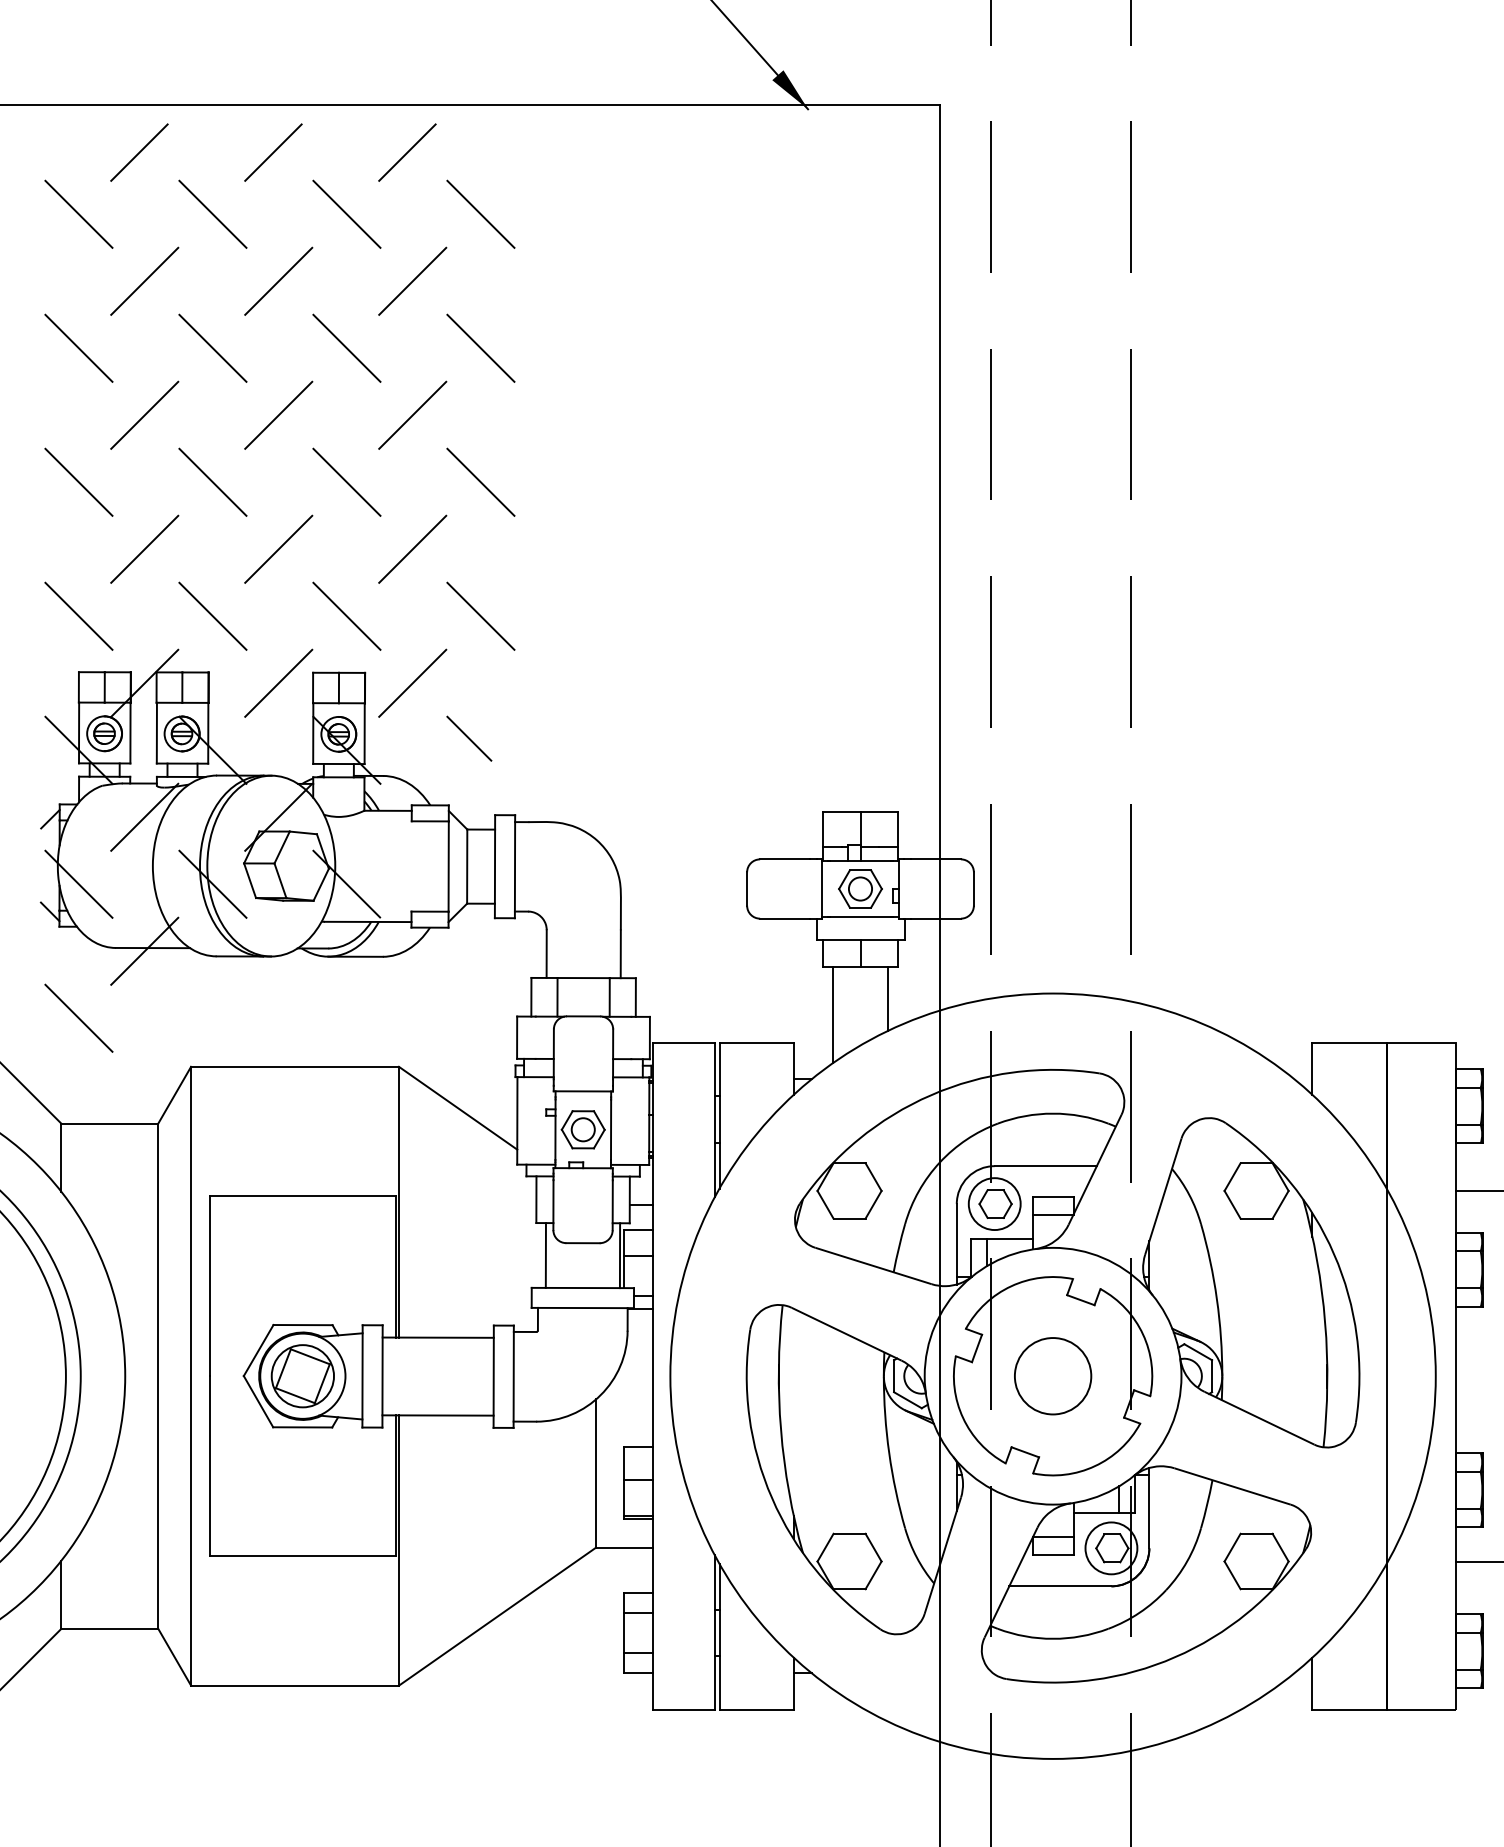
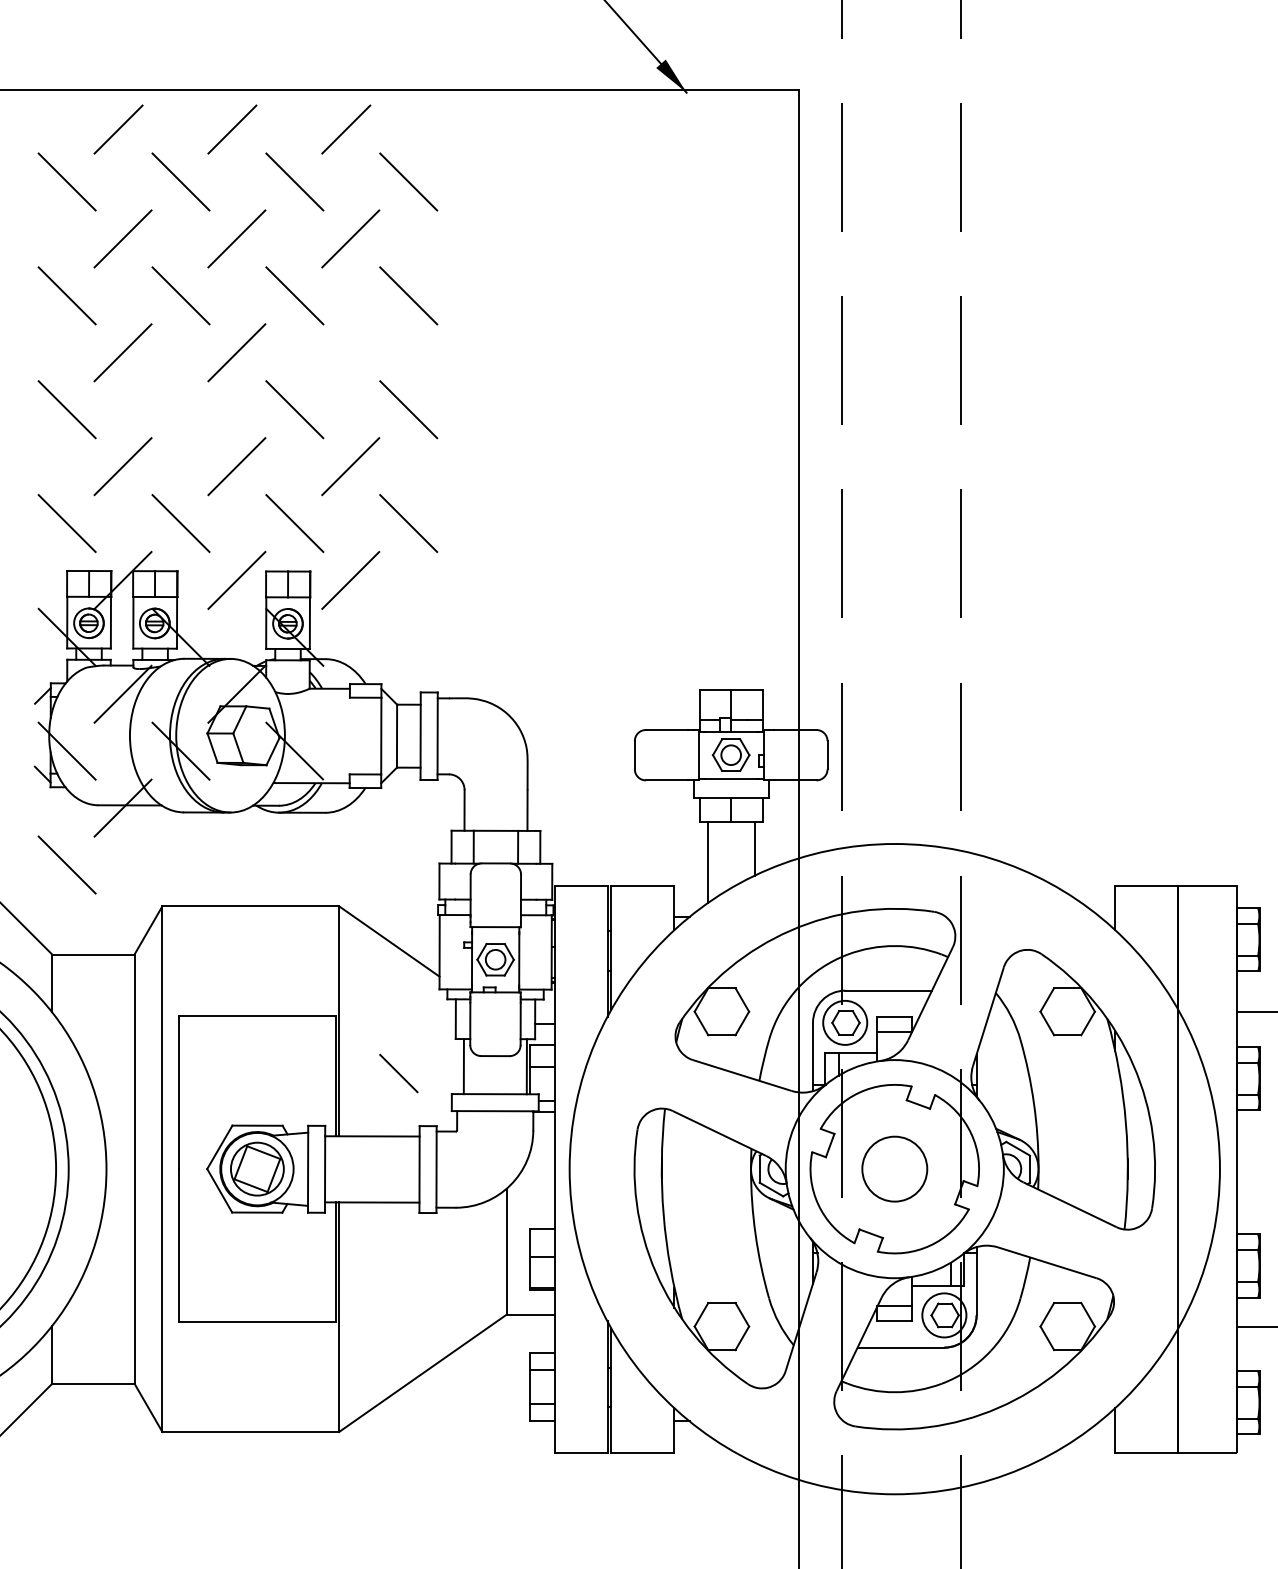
line: (412, 415) -> (350, 352), removed
line: (212, 482) -> (180, 409), removed
line: (468, 738) -> (398, 1073), moved

